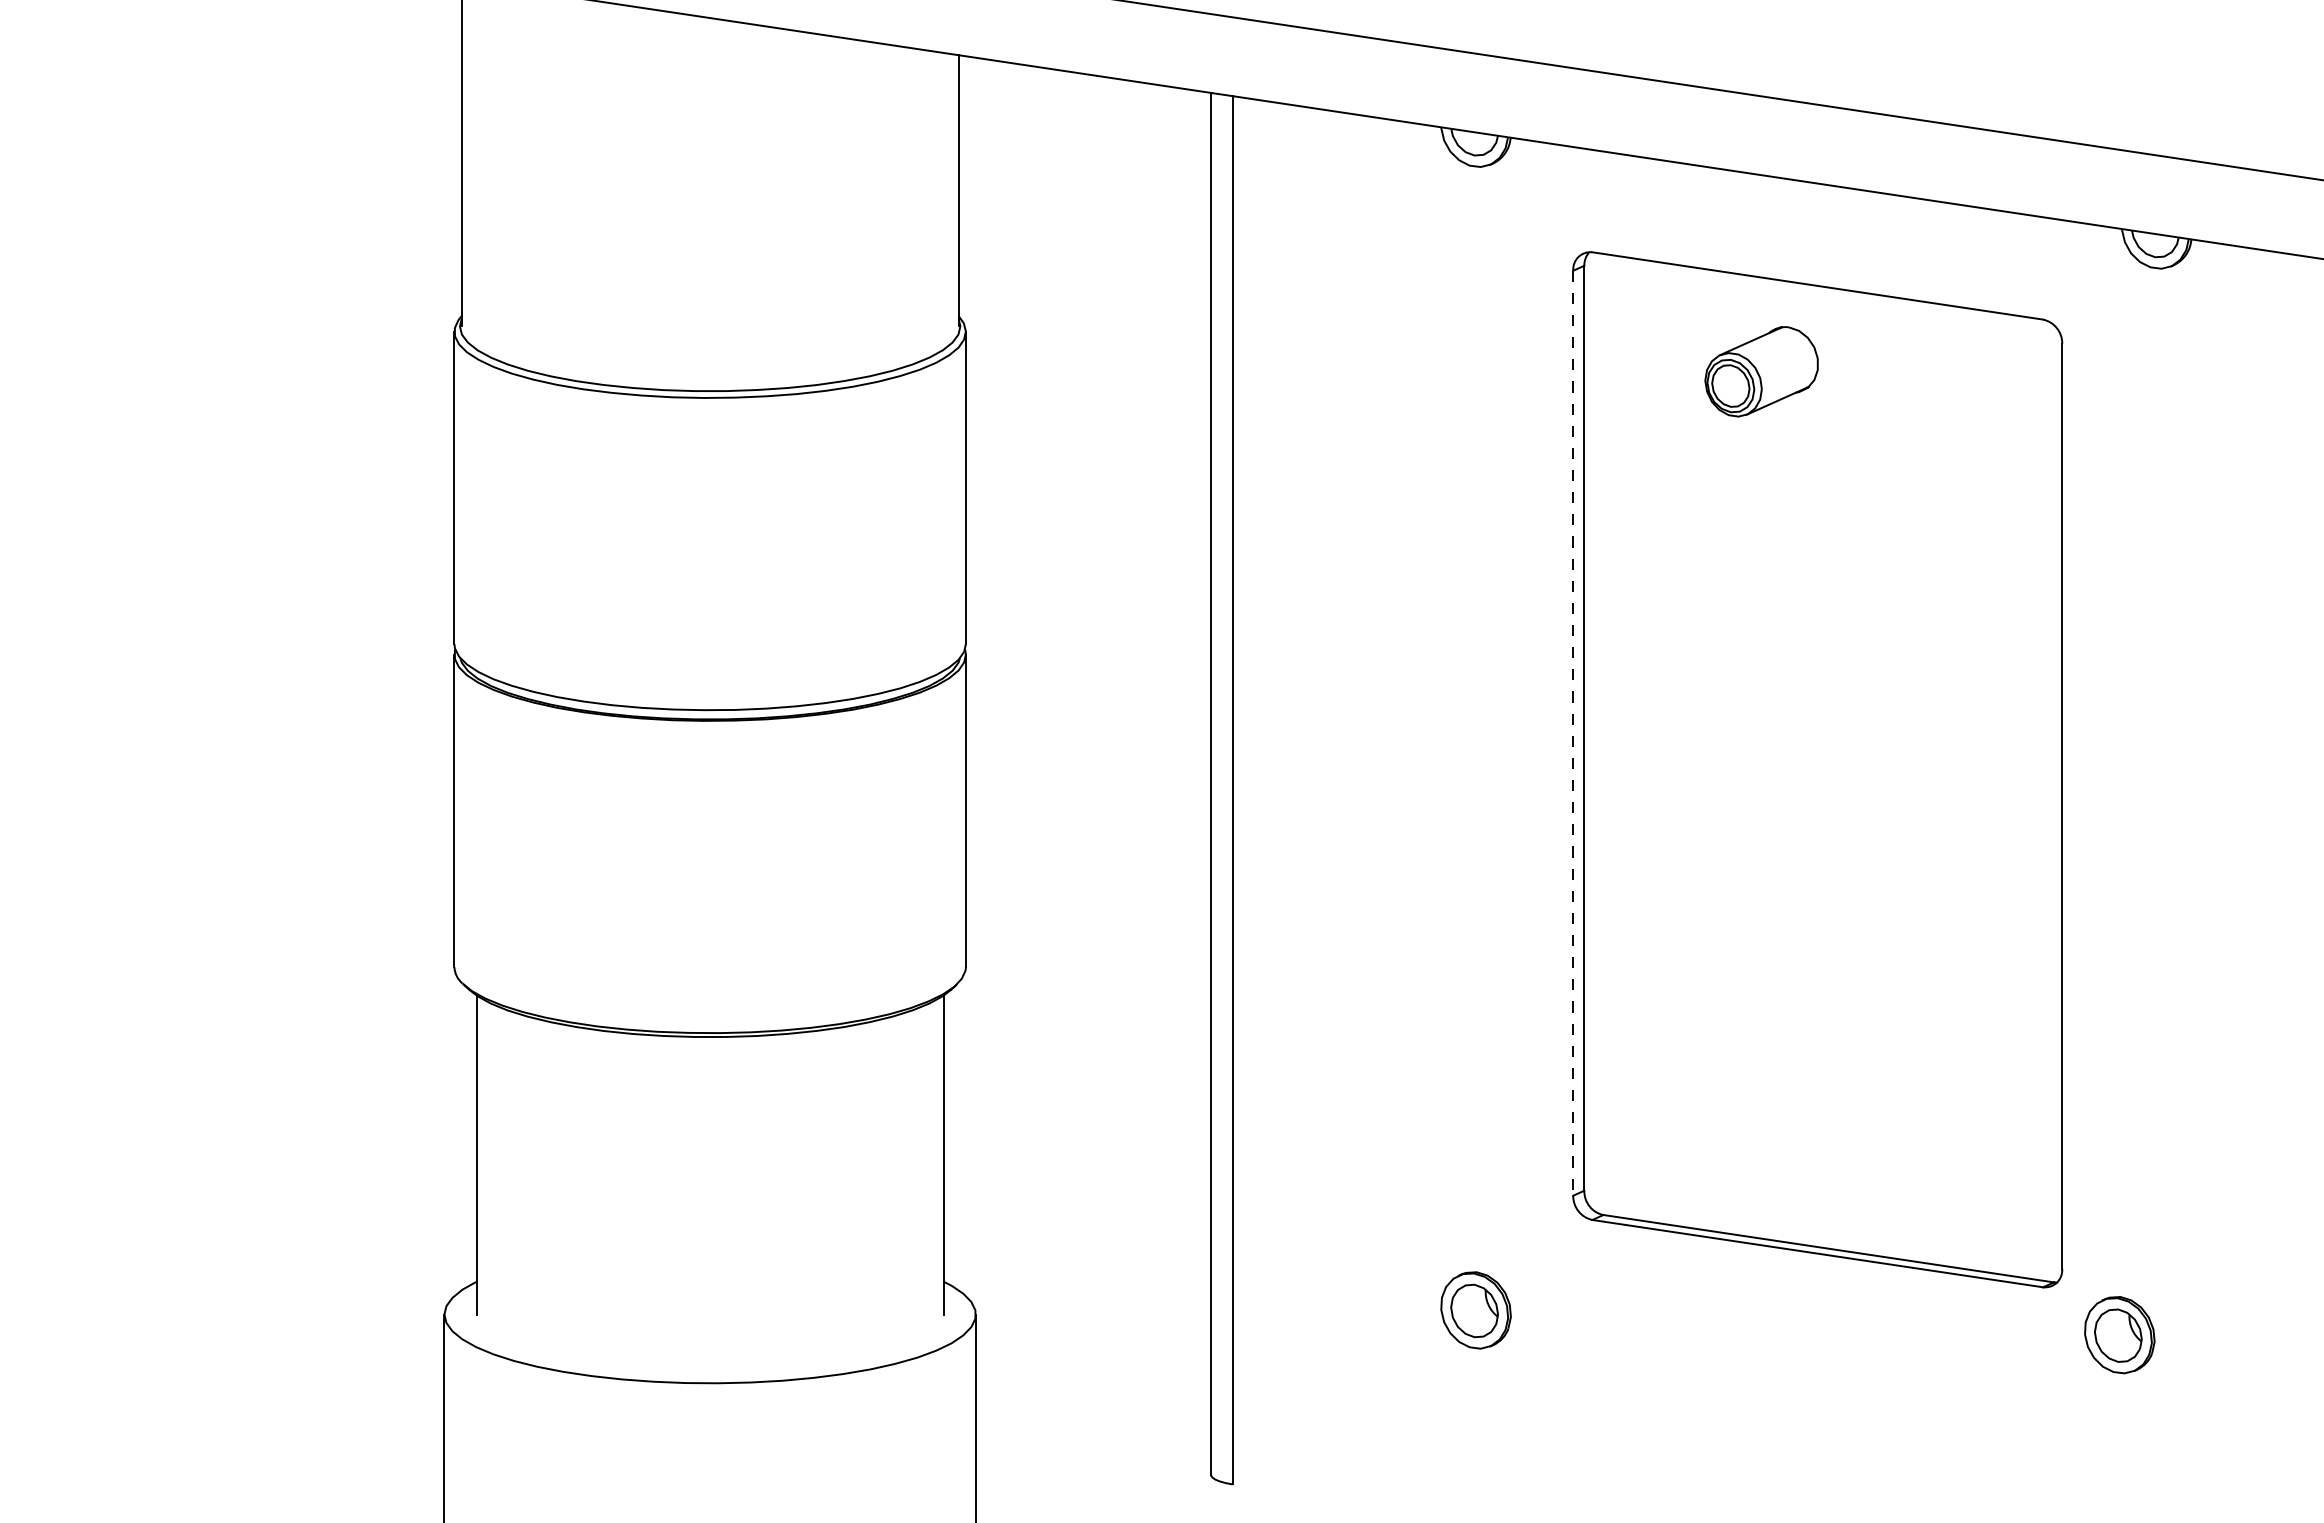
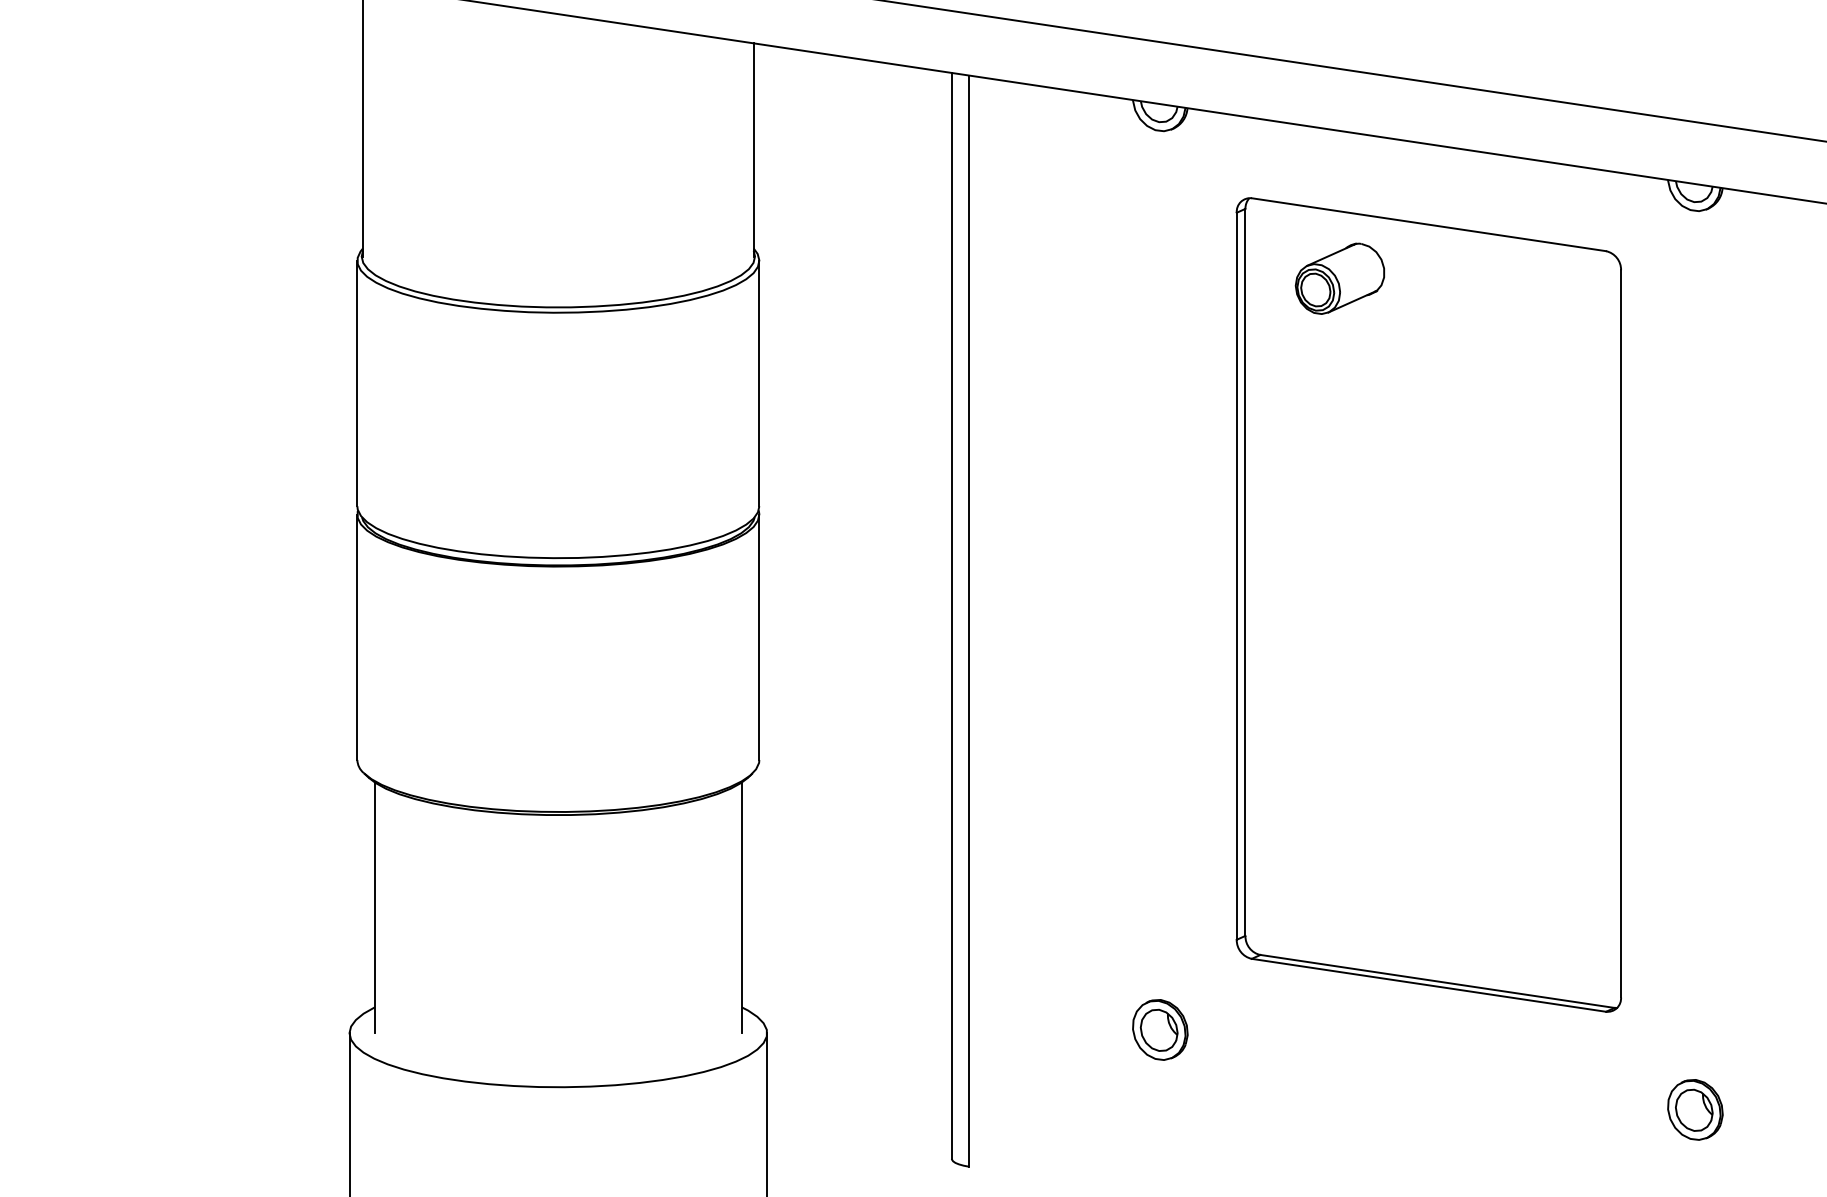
part: (1761, 371) -> (1339, 278), moved
line: (1573, 733) -> (1236, 576), dashed -> solid
part: (2119, 1335) -> (1695, 1110), moved

